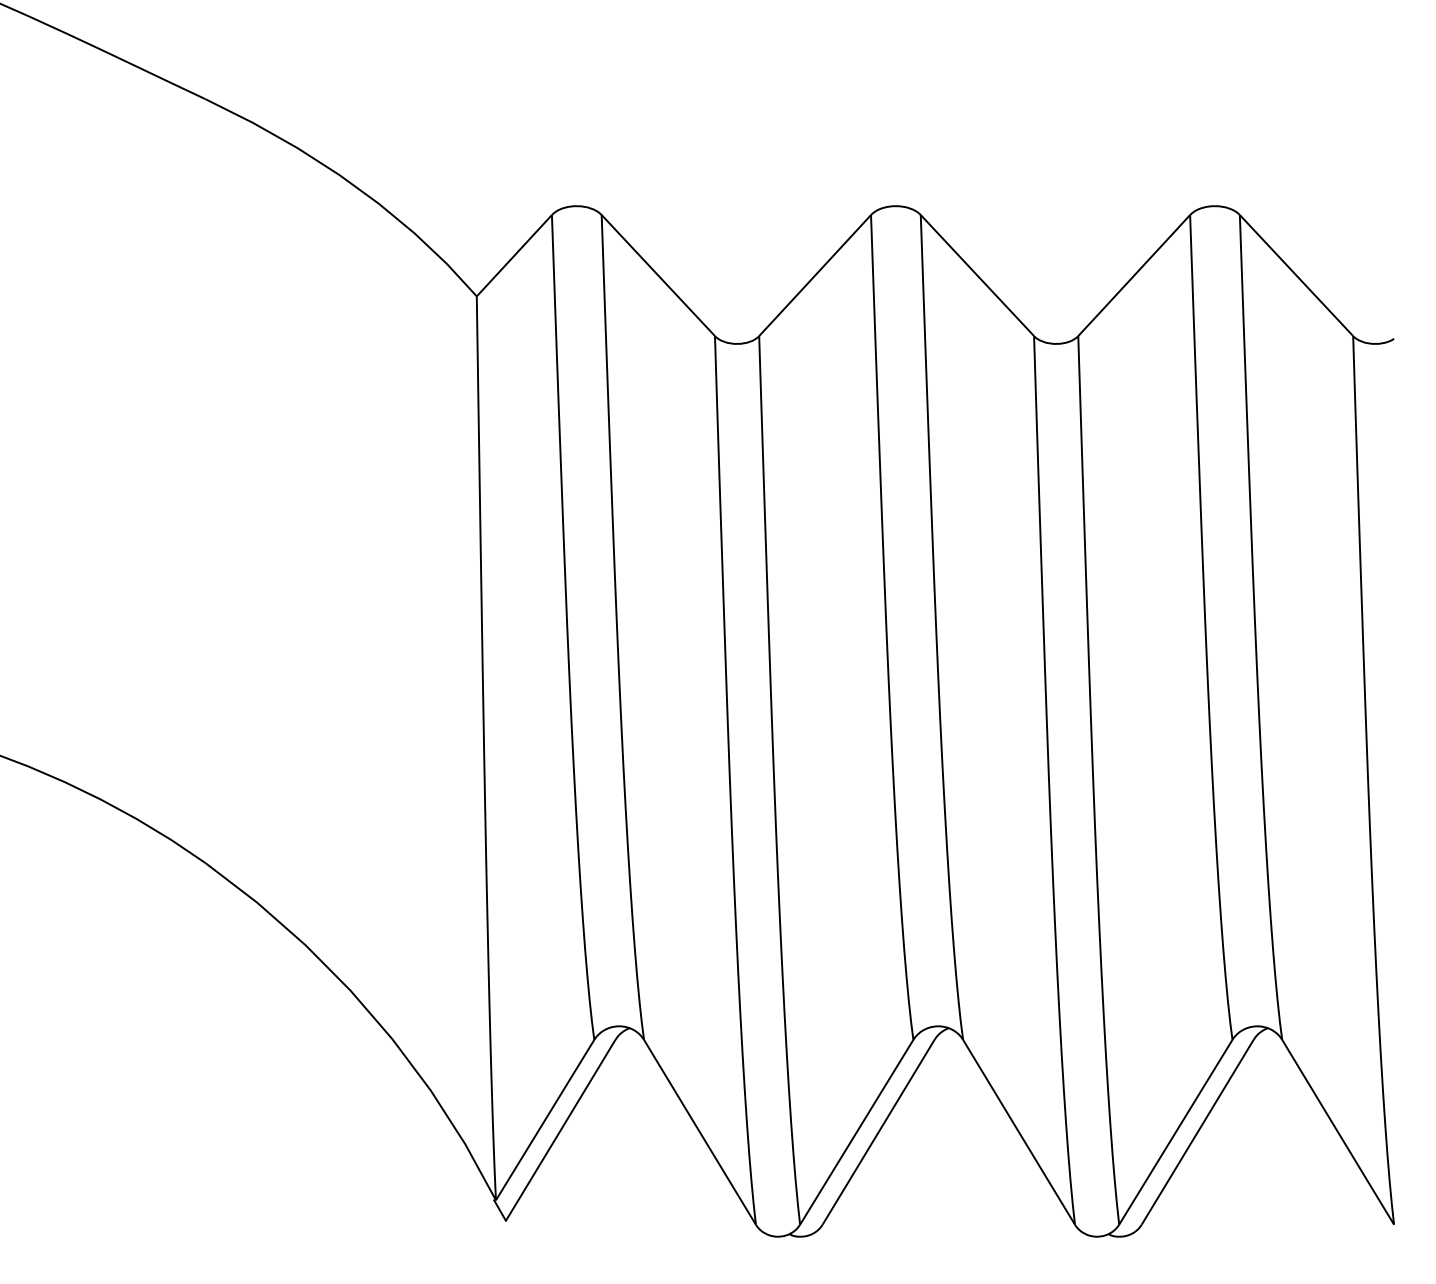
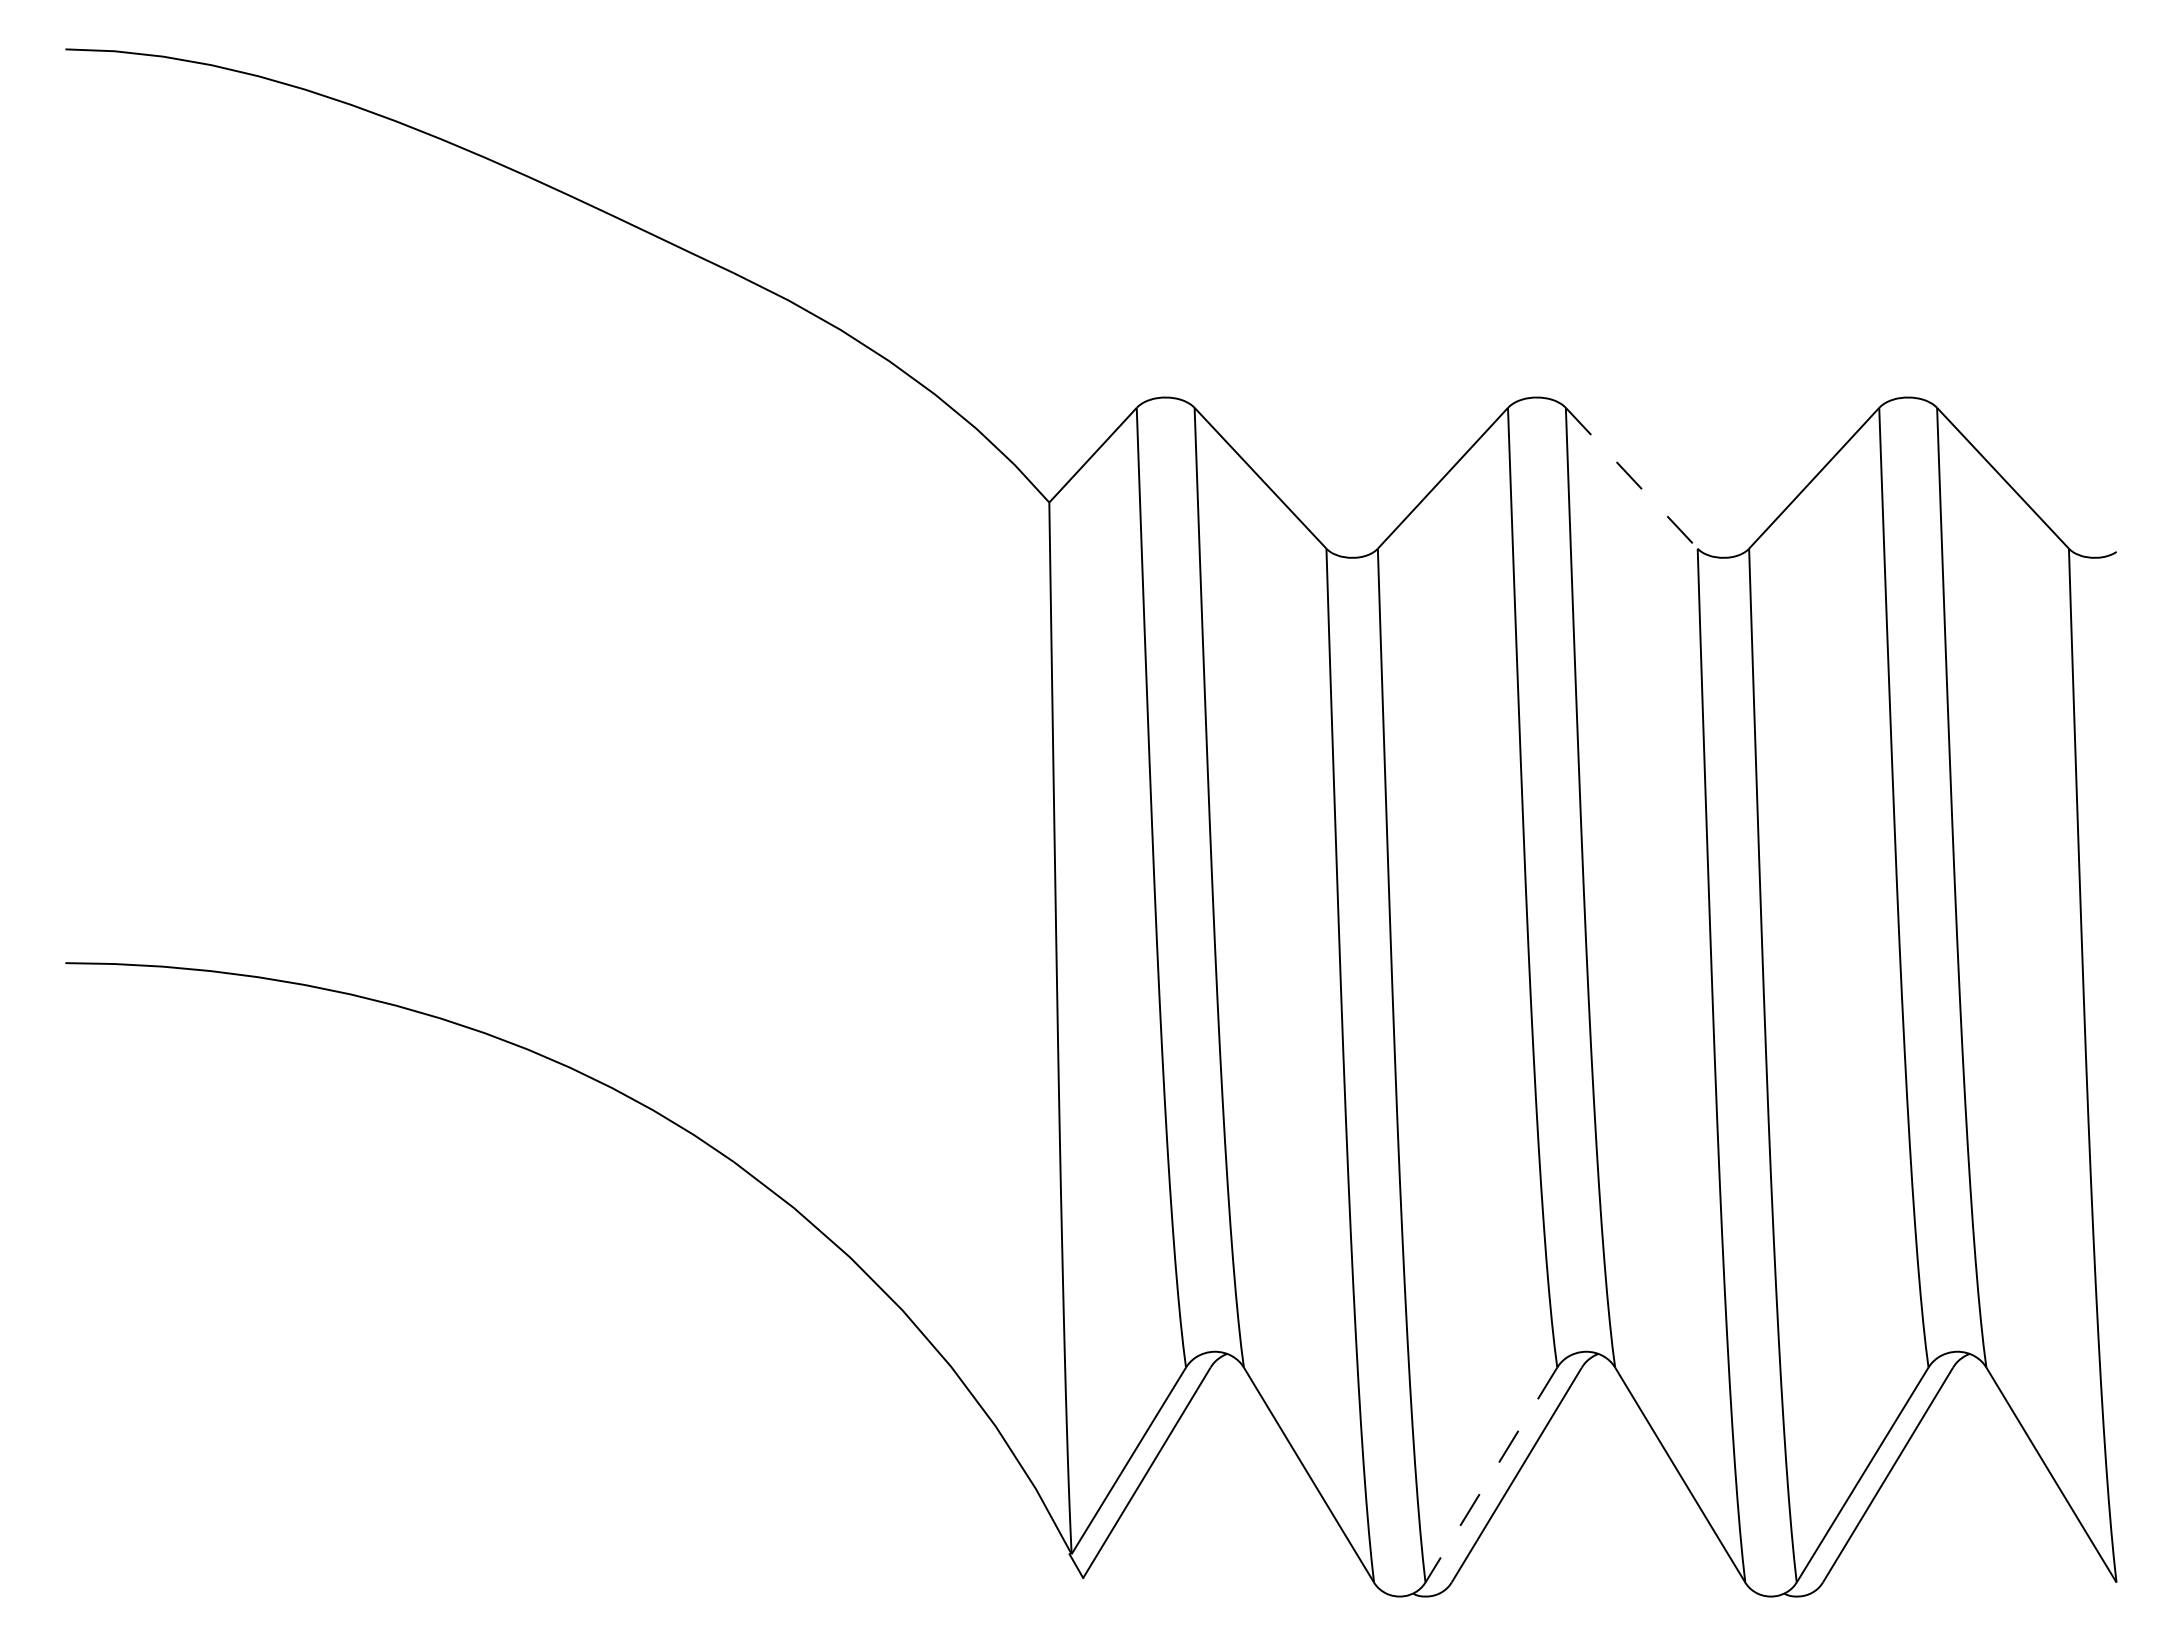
line: (977, 275) -> (1631, 478), solid -> dashed
line: (856, 1131) -> (1491, 1474), solid -> dashed

